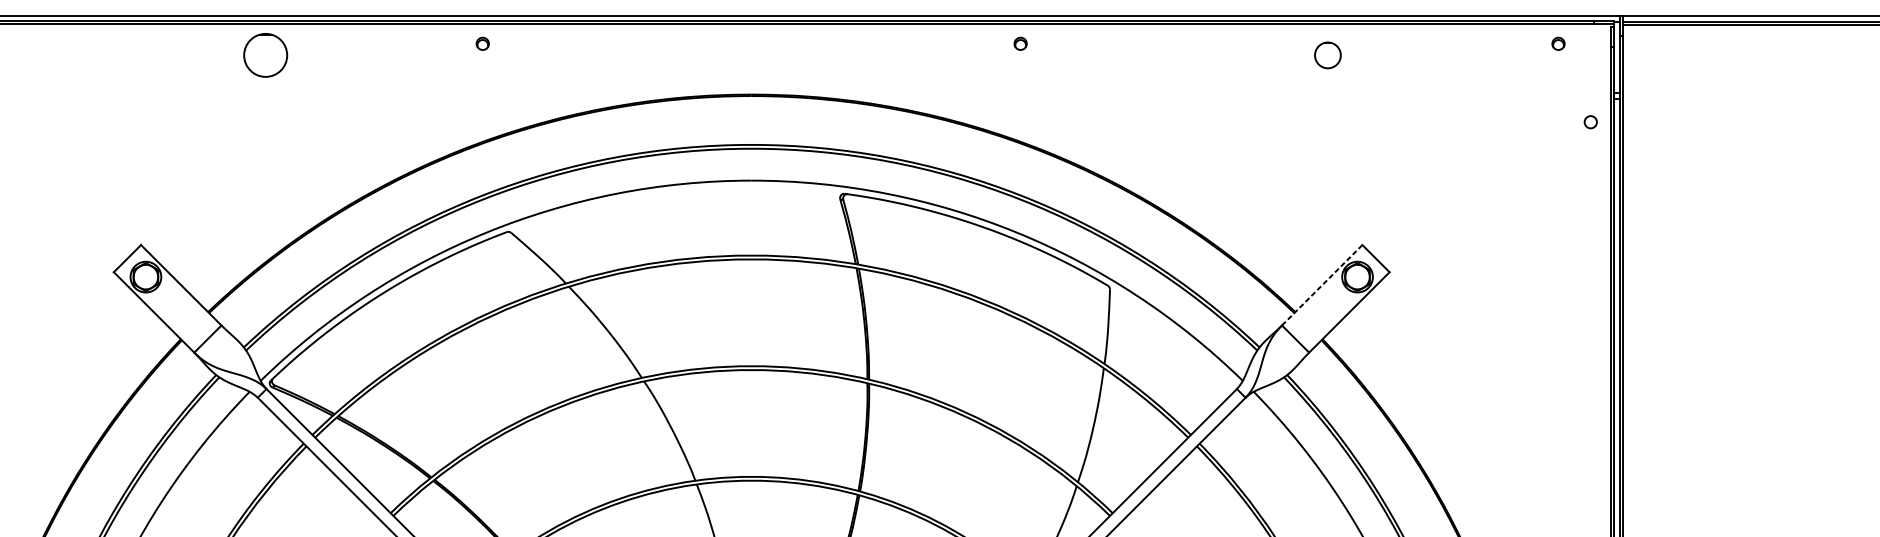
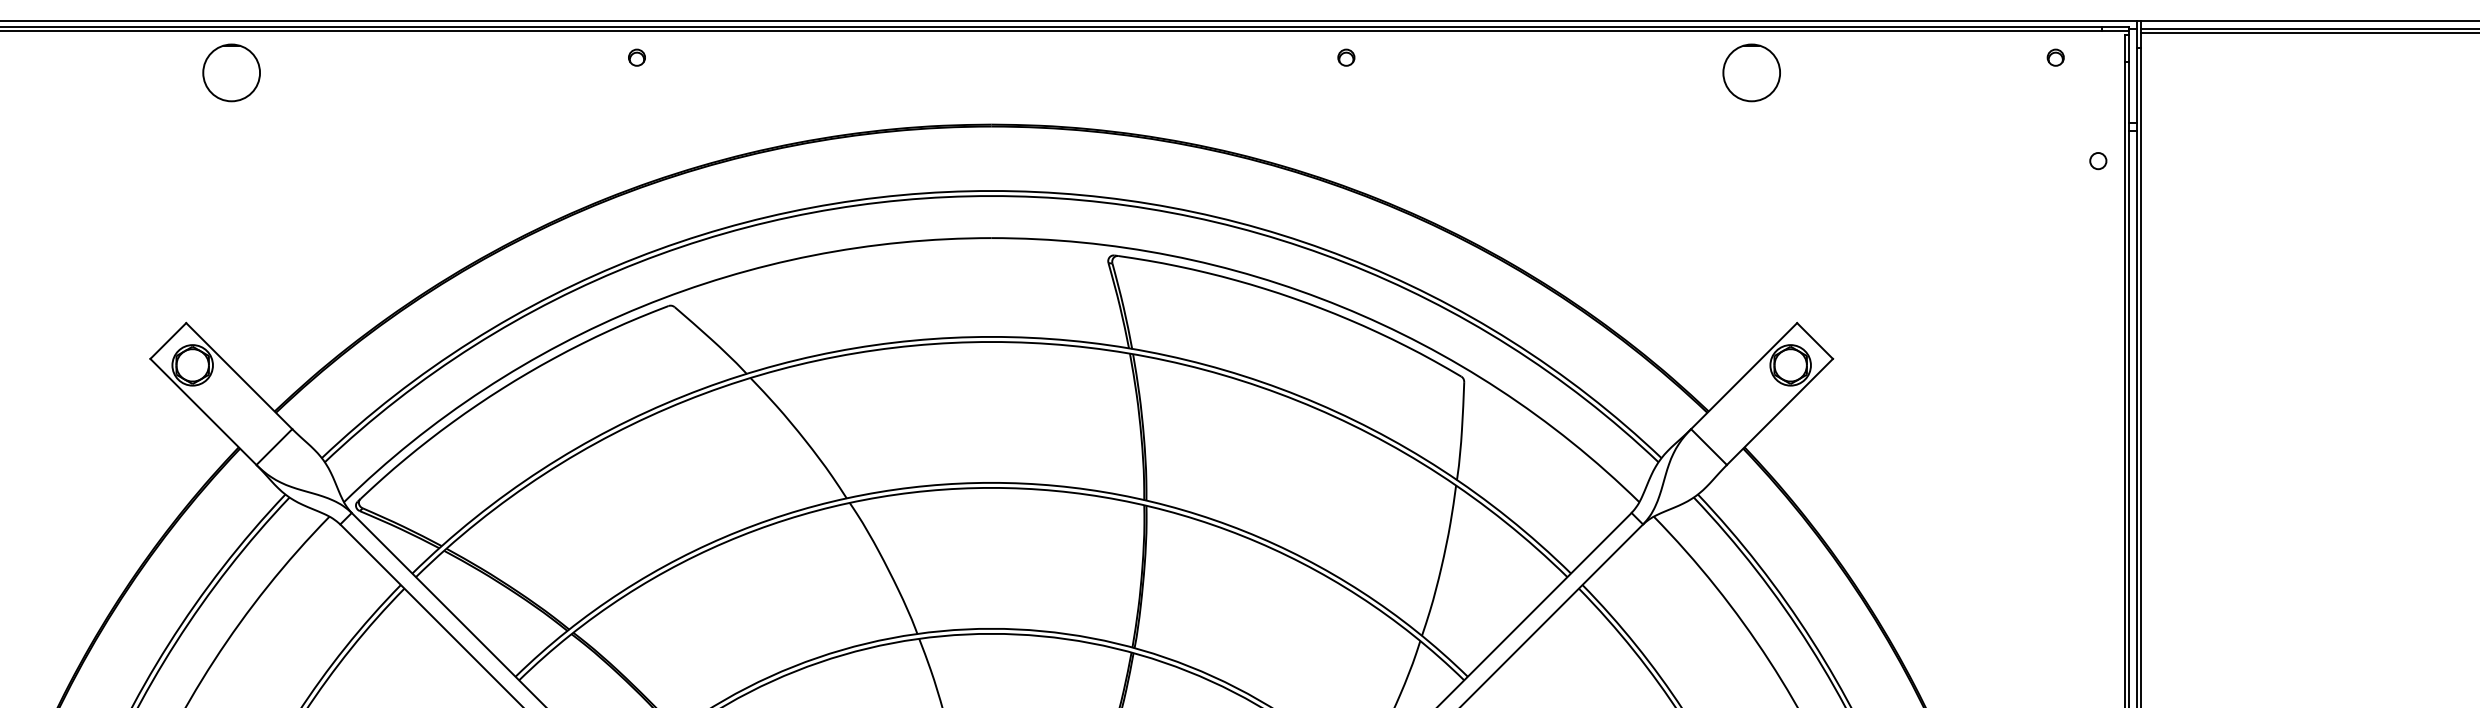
part: (265, 55) -> (231, 72), moved
part: (1327, 55) -> (1751, 72), size x1.67
line: (1322, 285) -> (1744, 376), dashed -> solid

